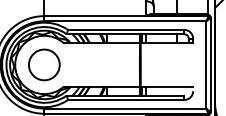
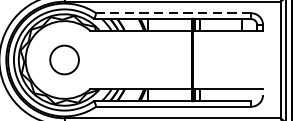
line: (125, 29) -> (172, 12), solid -> dashed
circle: (44, 64) -> (64, 59), size x0.7

